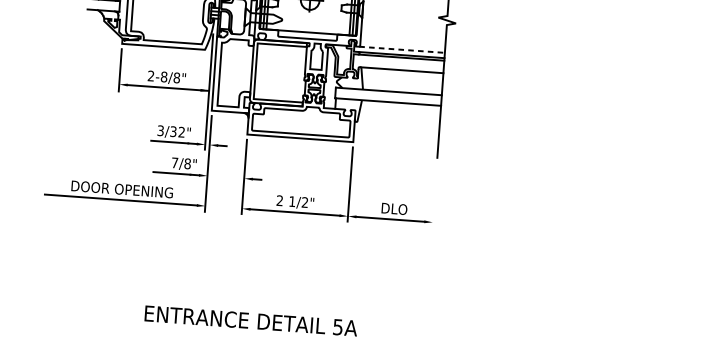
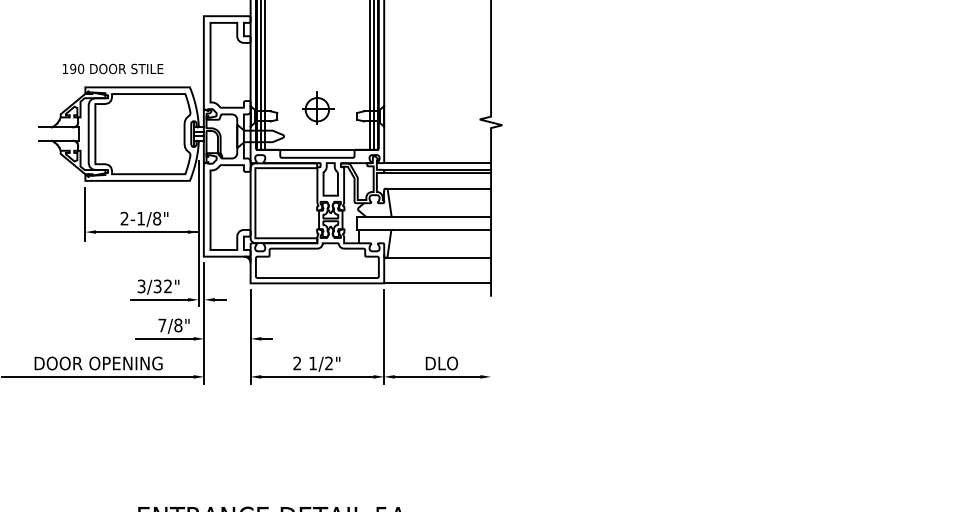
line: (402, 50) -> (437, 163), dashed -> solid
text: (164, 76) -> (141, 218), 2-8/8" -> 2-1/8"
line: (397, 124) -> (438, 257), added
line: (395, 145) -> (437, 283), added

